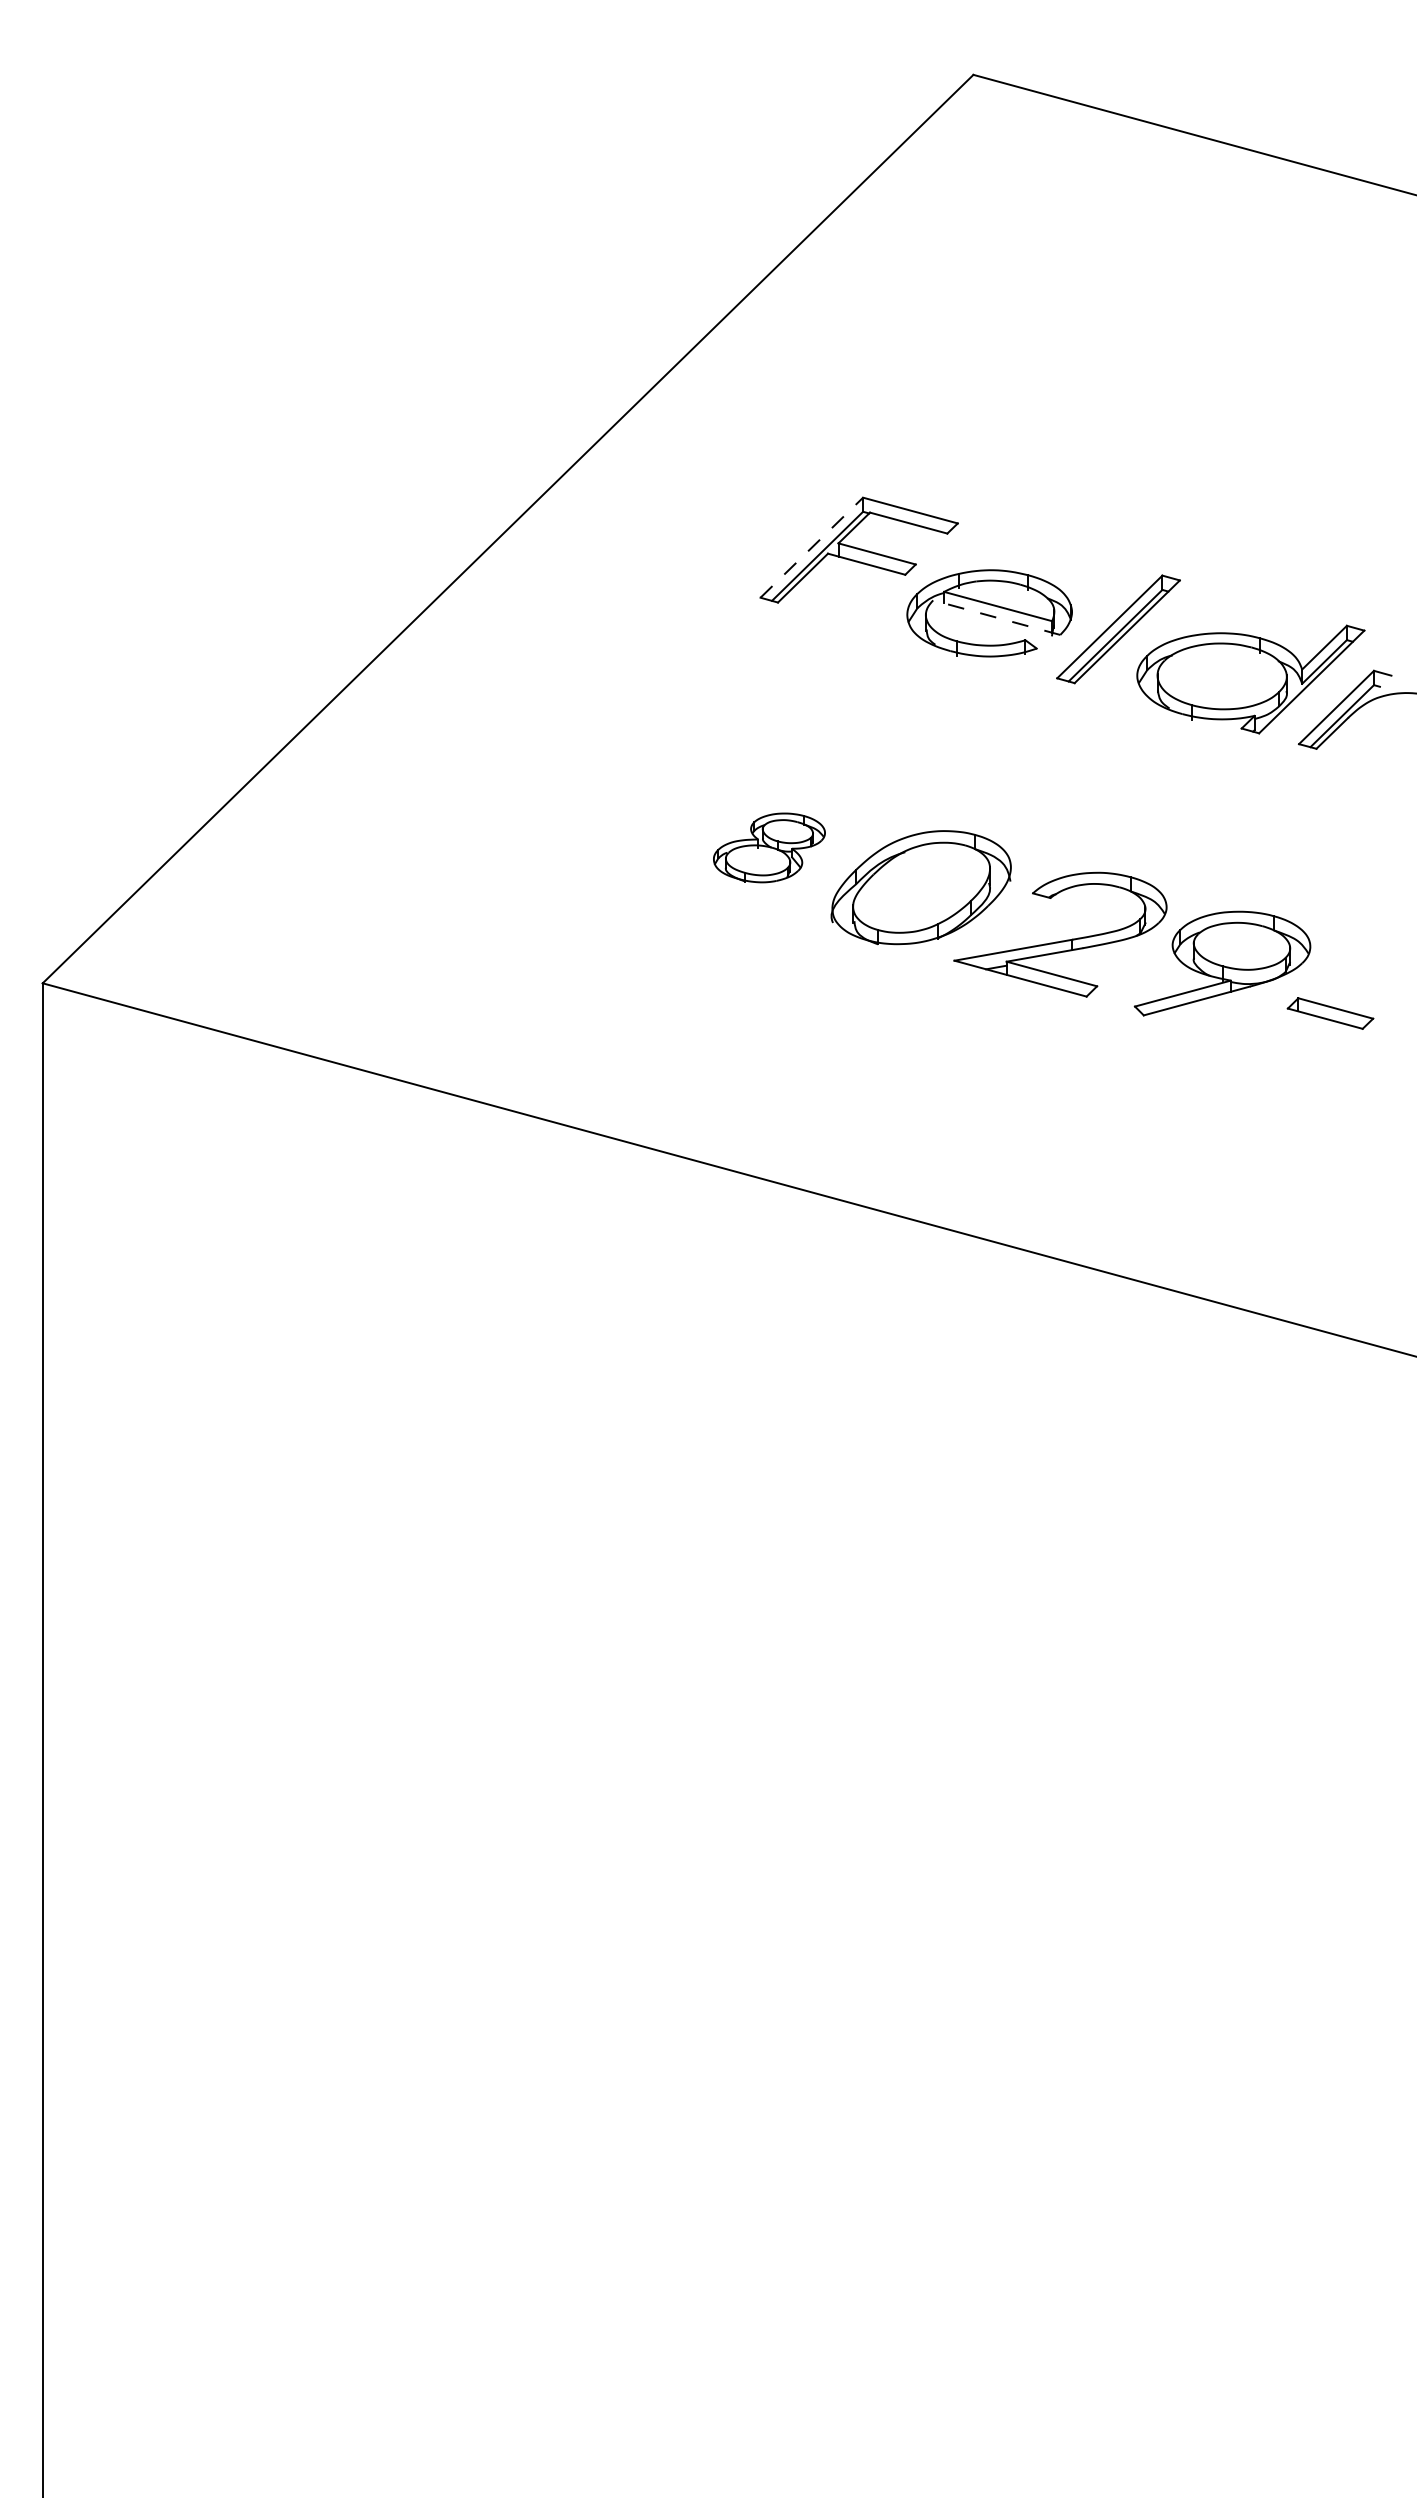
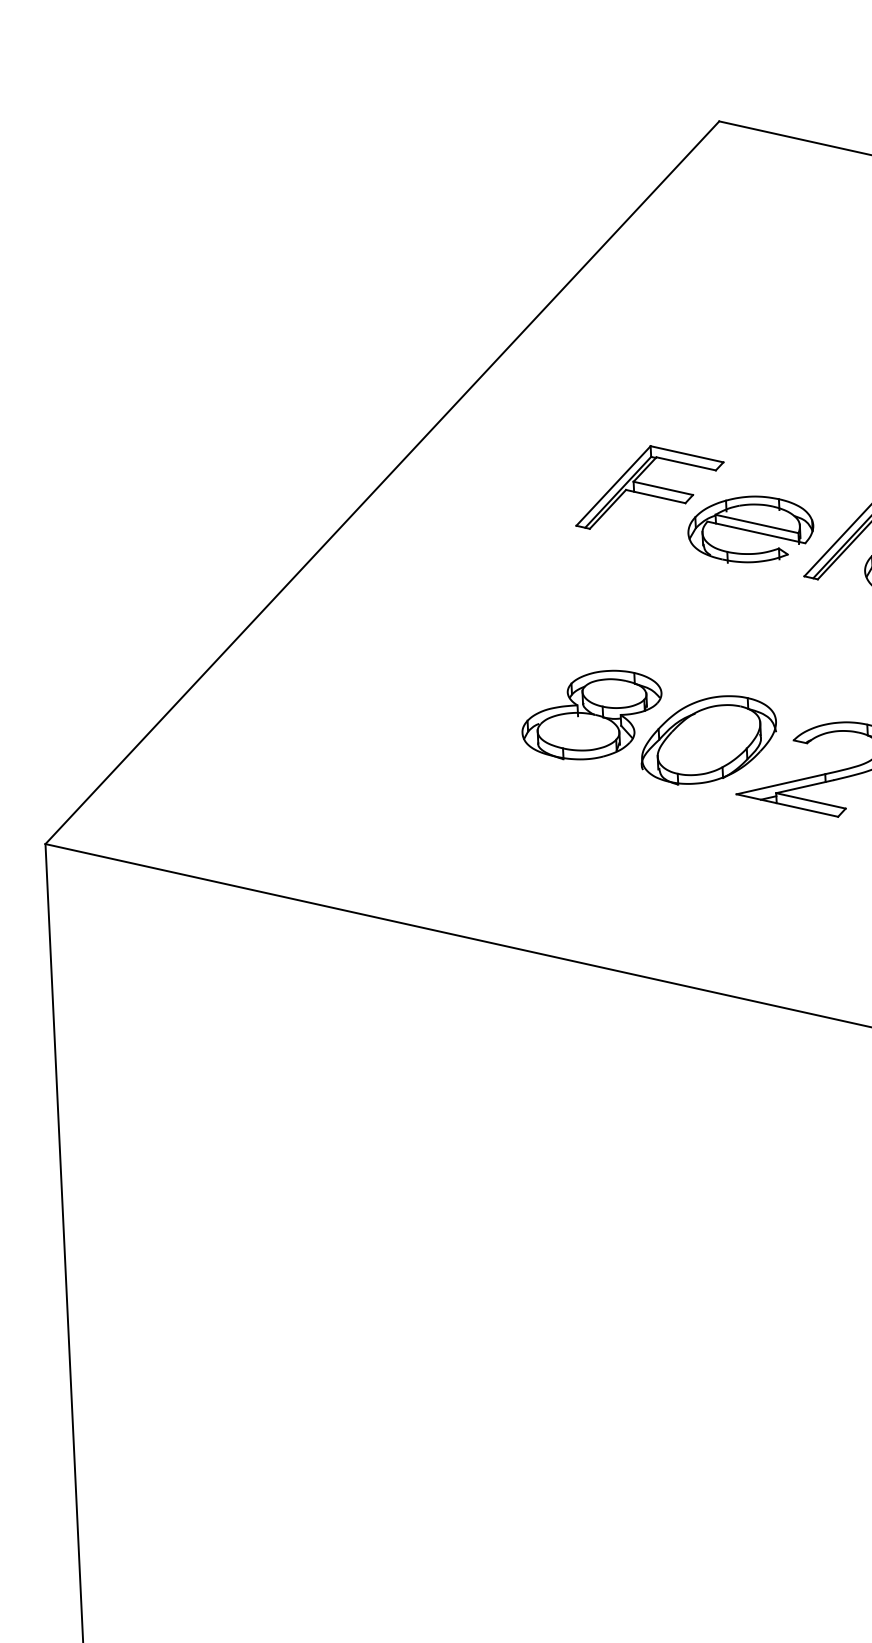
line: (811, 547) -> (613, 485), dashed -> solid
line: (996, 617) -> (756, 532), dashed -> solid
part: (769, 847) -> (592, 715), size x1.67

